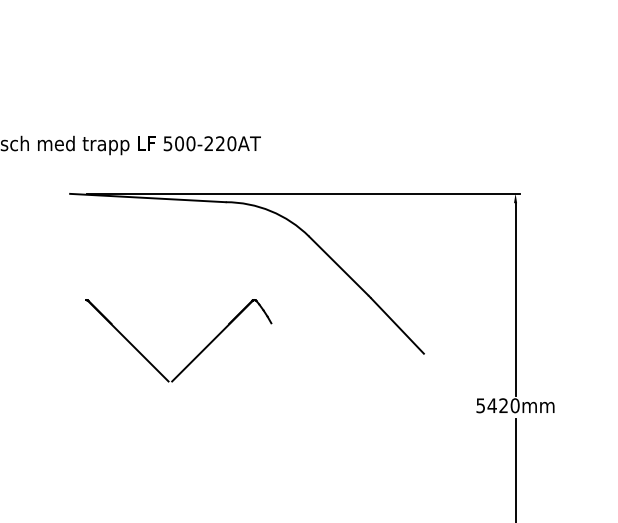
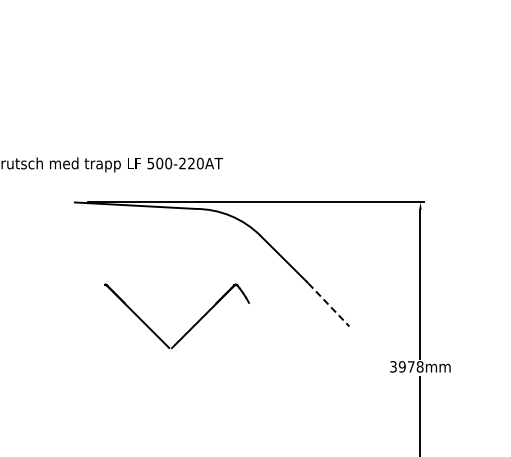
line: (397, 325) -> (328, 304), solid -> dashed
part: (194, 357) -> (189, 329), moved
text: (497, 405) -> (406, 366), 5420mm -> 3978mm

